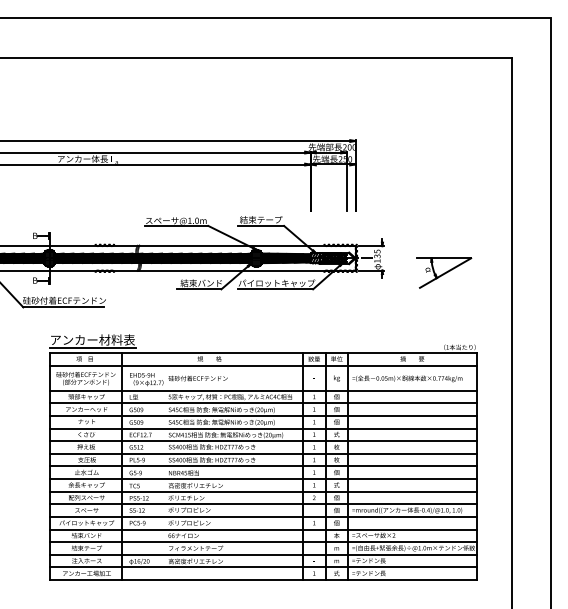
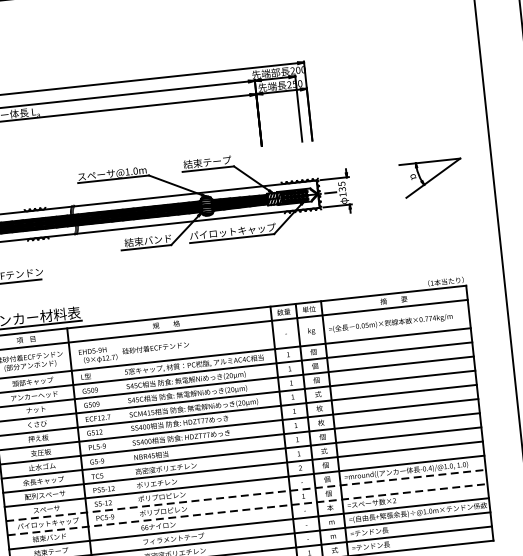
part: (444, 272) -> (432, 177), moved
line: (263, 516) -> (245, 495), solid -> dashed
line: (263, 529) -> (247, 509), solid -> dashed

